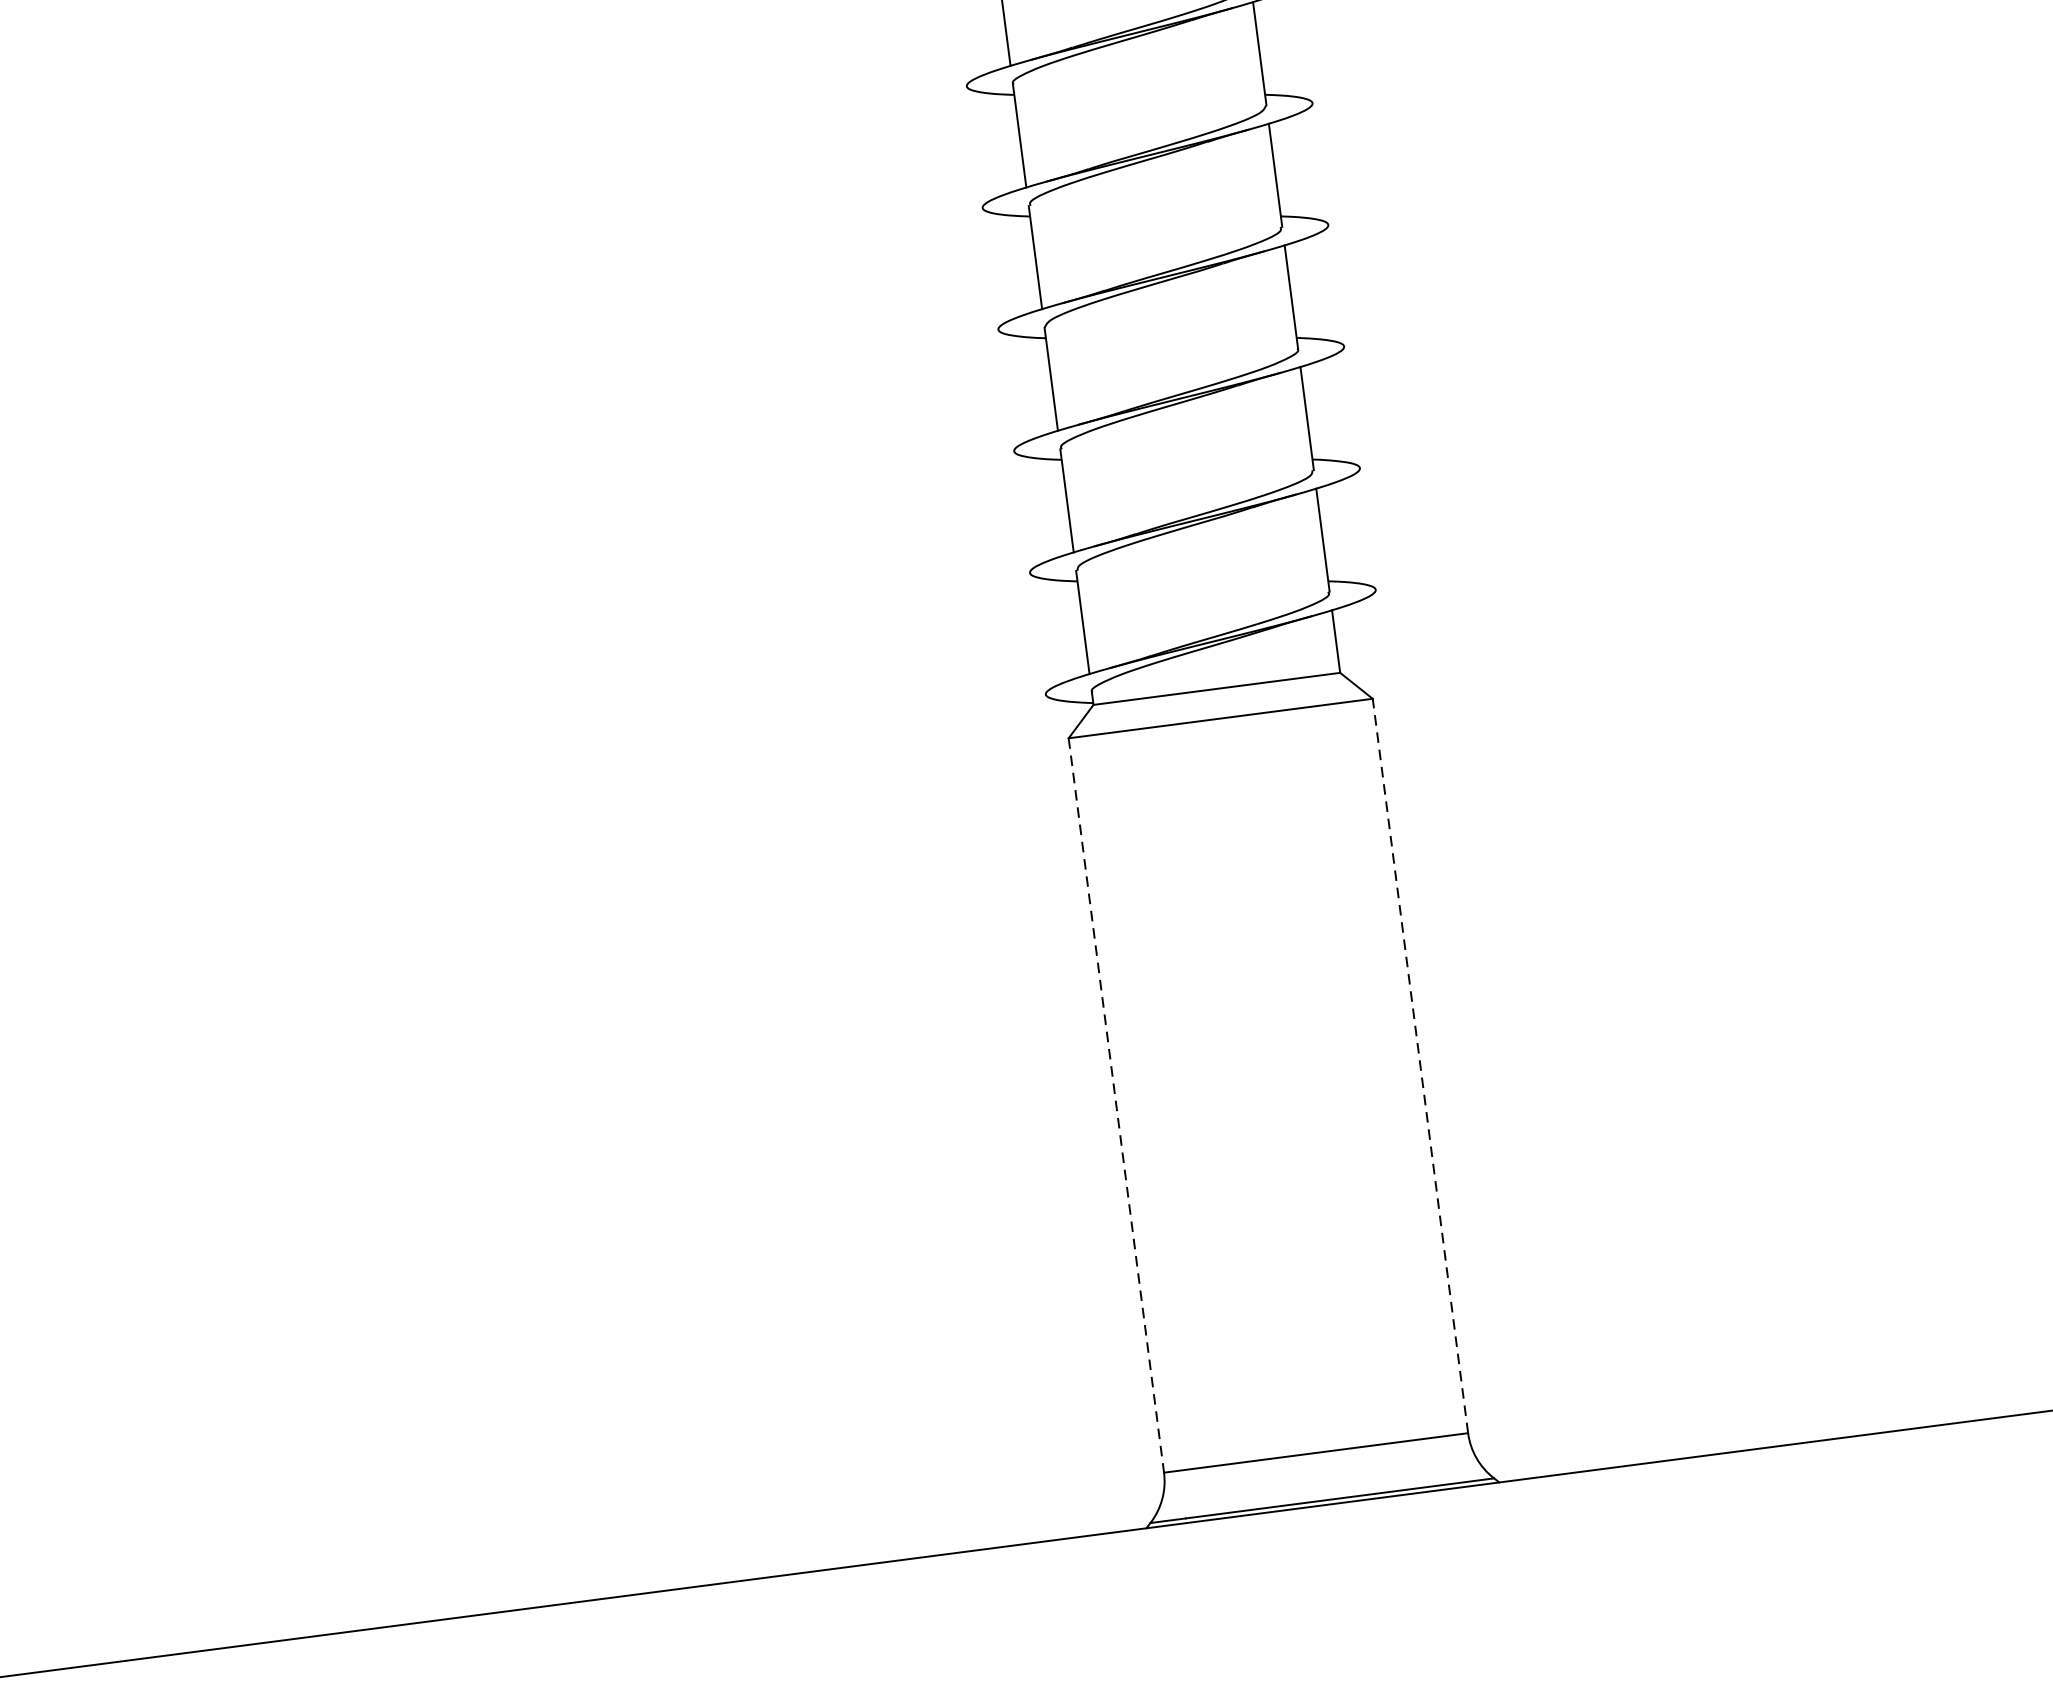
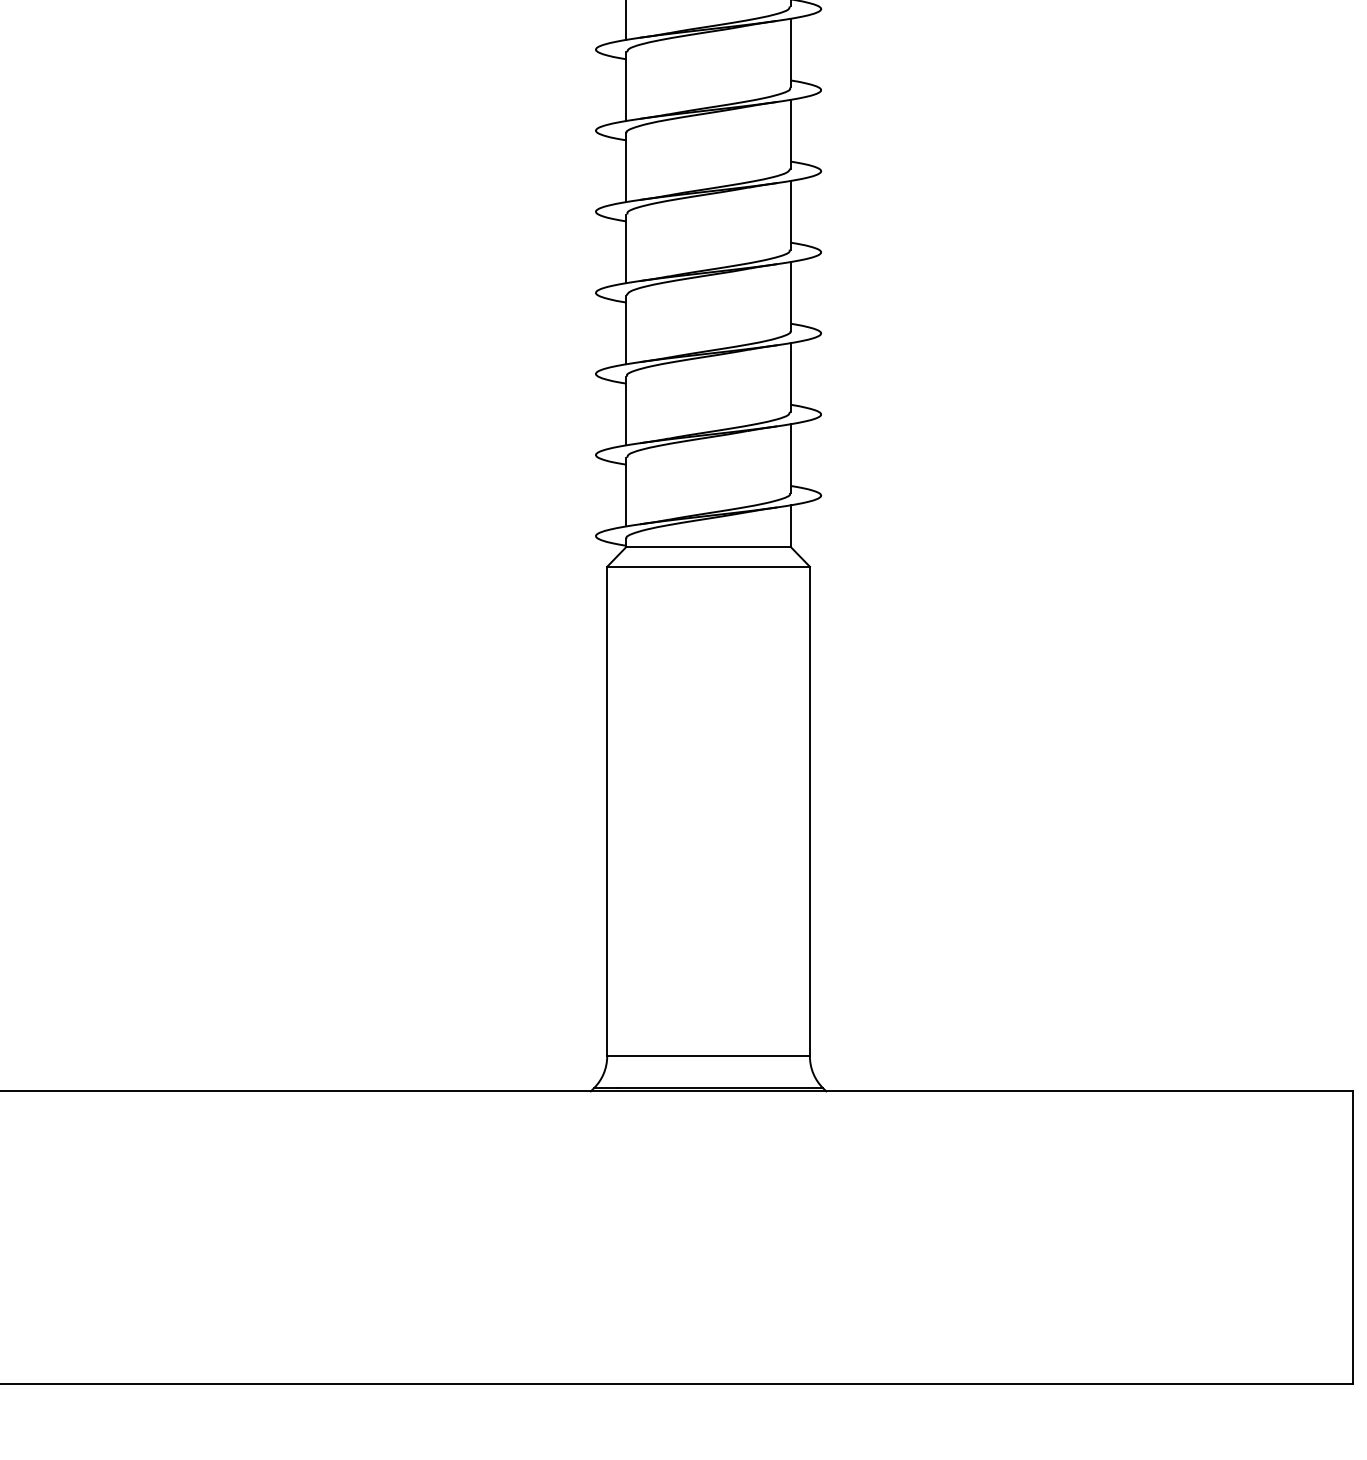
line: (1419, 1065) -> (809, 811), dashed -> solid
line: (1116, 1105) -> (607, 811), dashed -> solid

